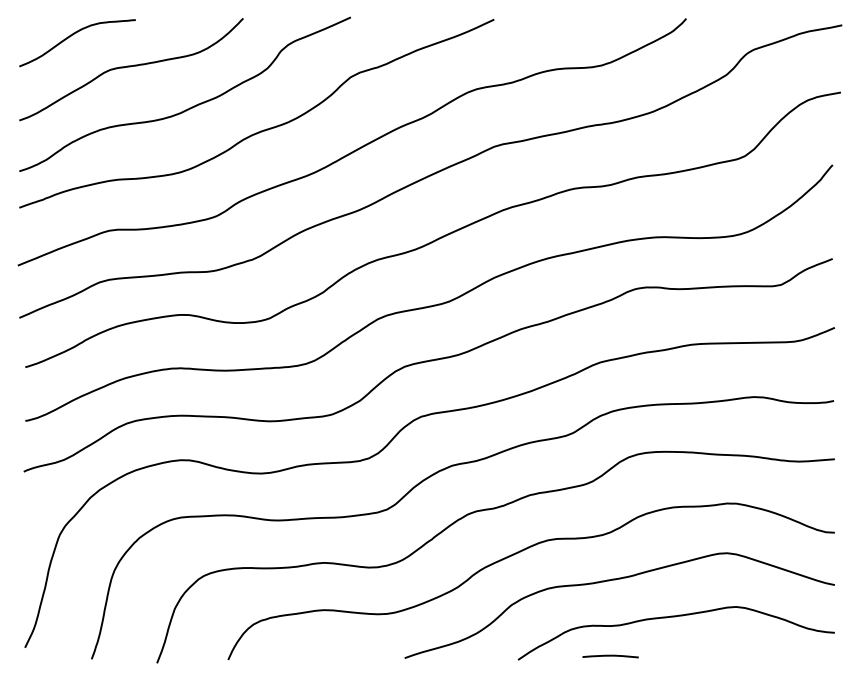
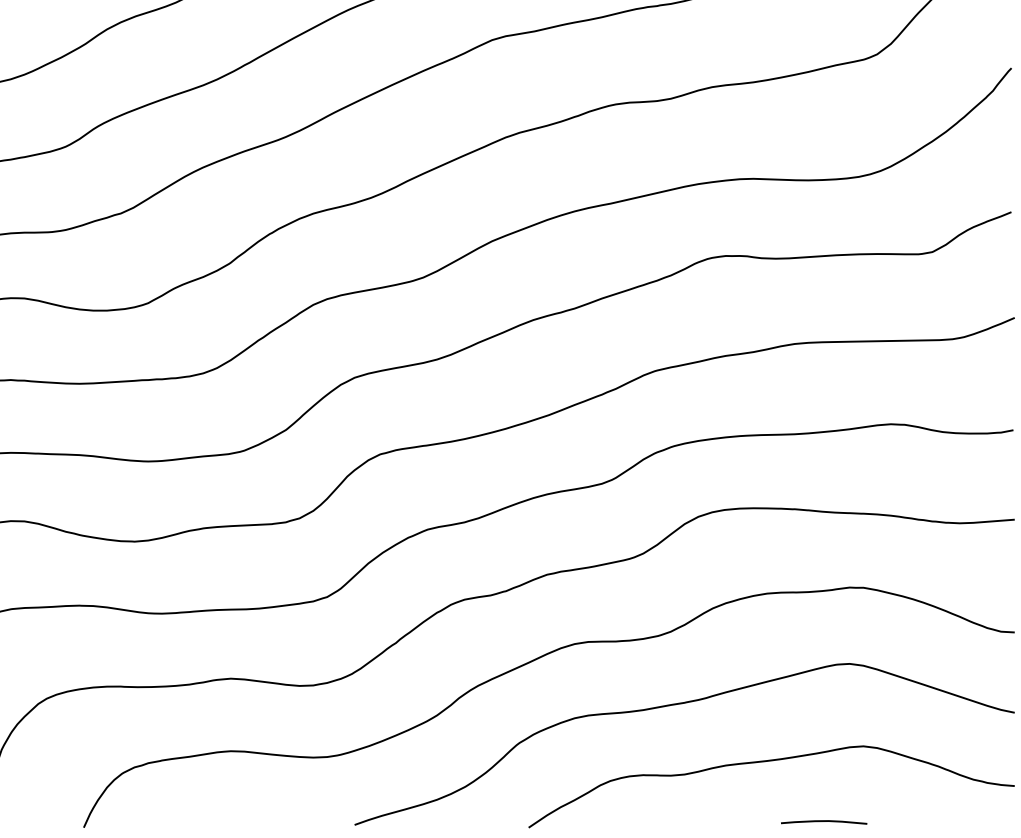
curve: (610, 656) -> (823, 822), moved

